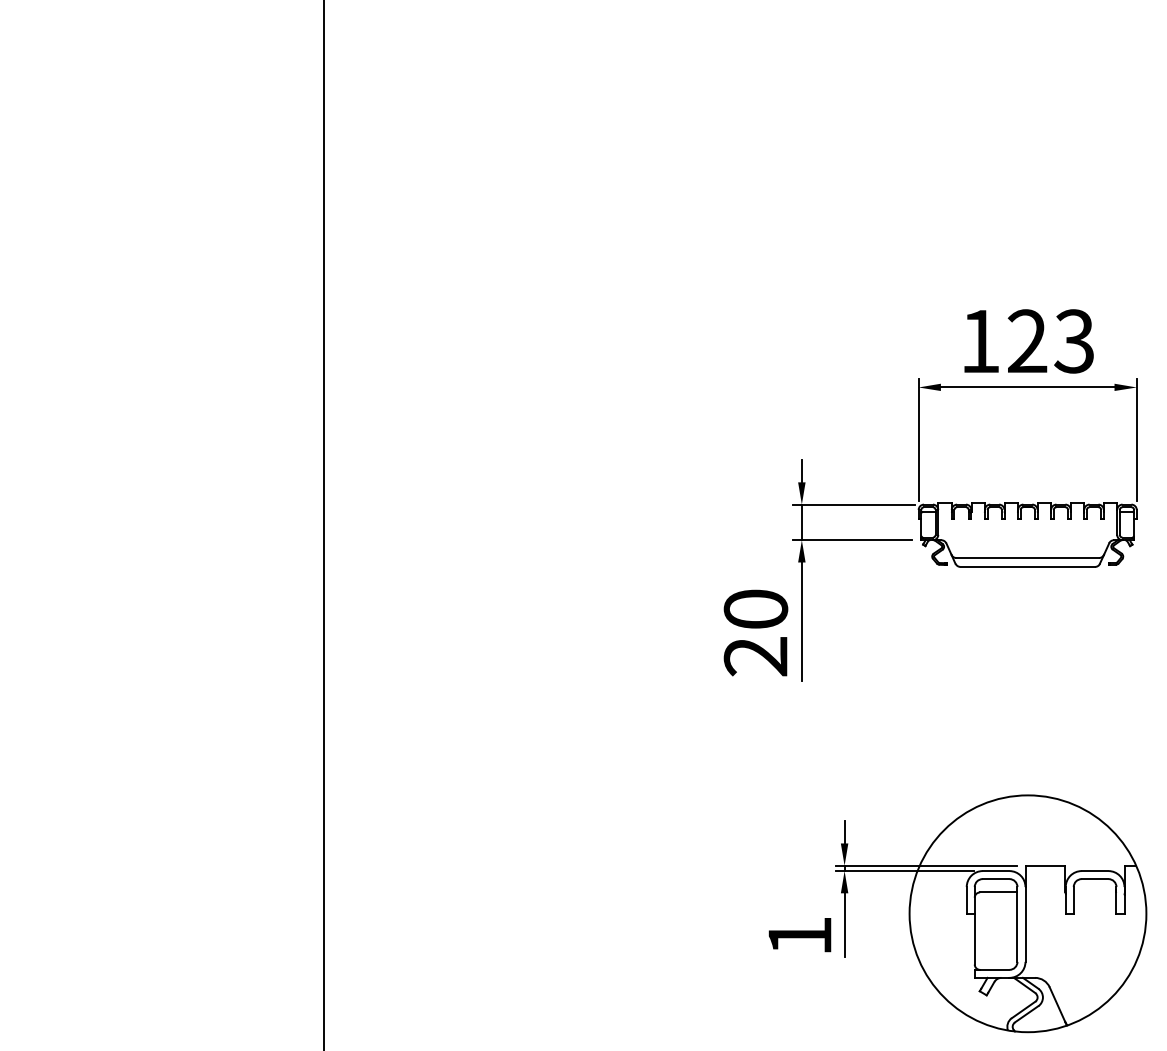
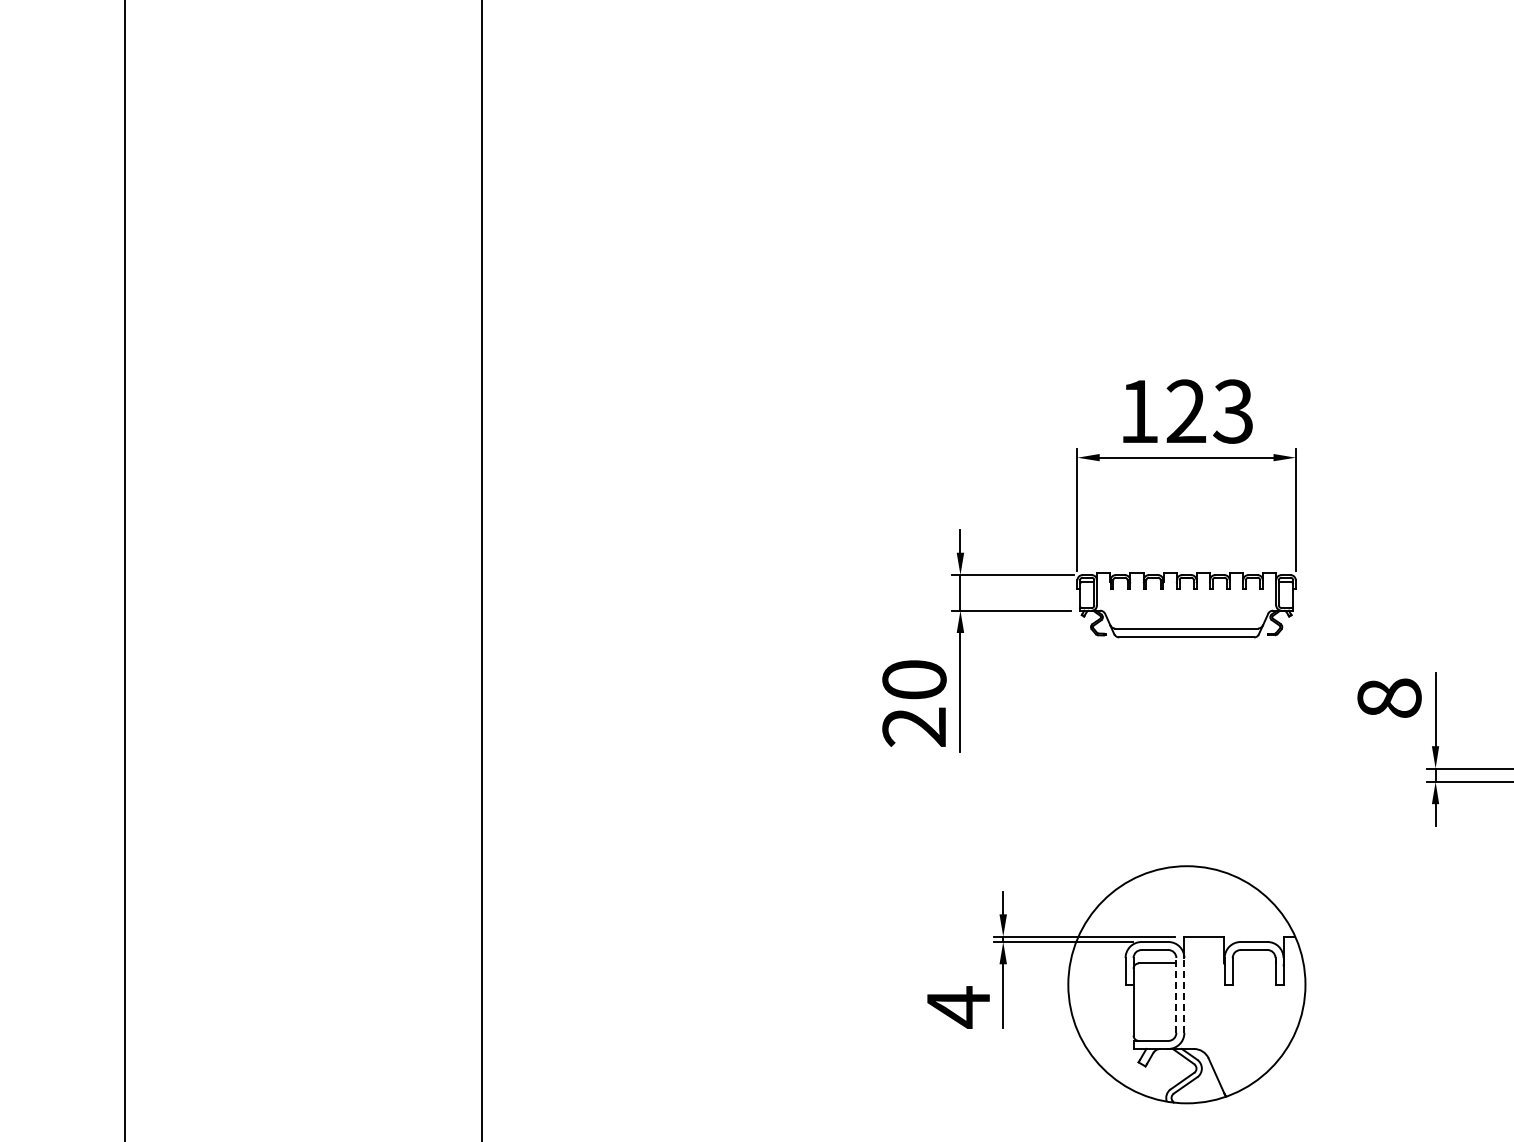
line: (1017, 923) -> (1176, 994), solid -> dashed
line: (1025, 923) -> (1184, 994), solid -> dashed
text: (799, 936) -> (958, 1007), 1 -> 4

